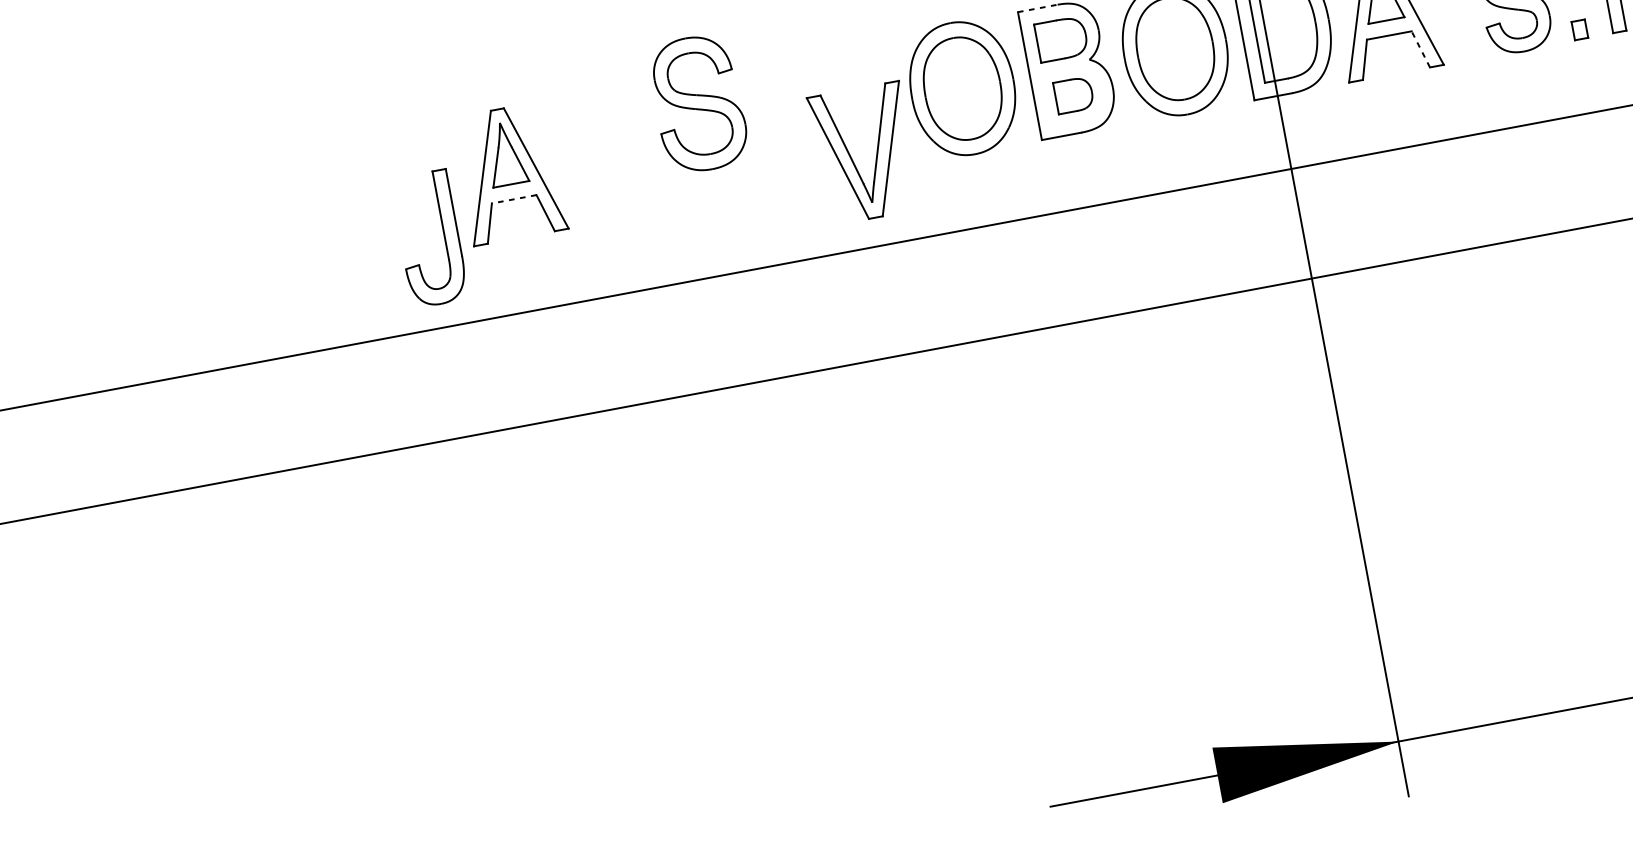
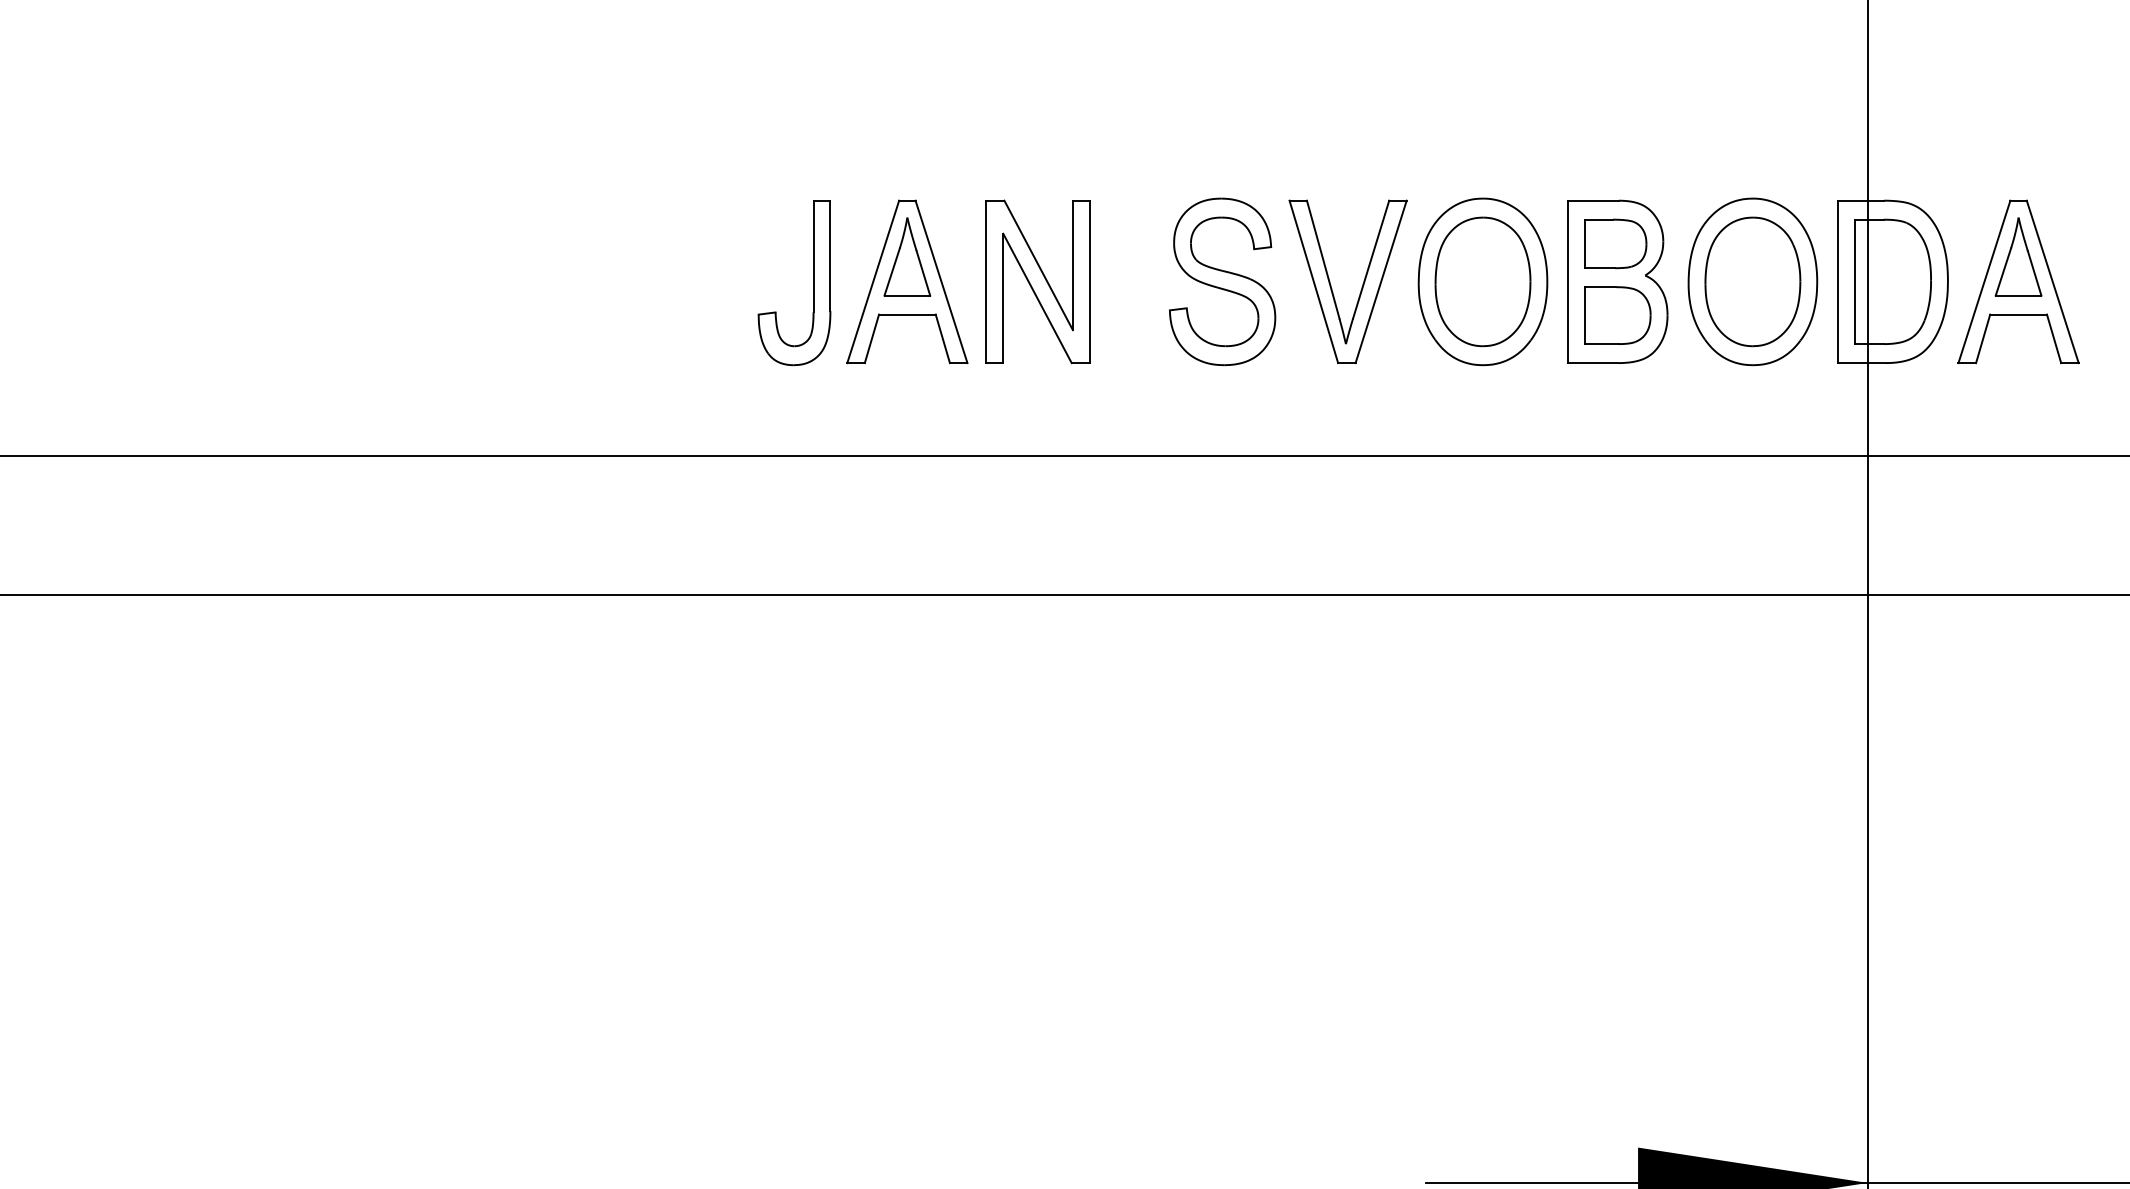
line: (1038, 8) -> (1594, 200), dashed -> solid
line: (1420, 49) -> (2053, 338), dashed -> solid
part: (1073, 95) -> (1617, 315), size x1.43
part: (698, 103) -> (1222, 281), moved
part: (876, 152) -> (1362, 283), moved
part: (611, 154) -> (1037, 281), added
line: (513, 199) -> (906, 314), dashed -> solid
part: (444, 236) -> (813, 283), moved

